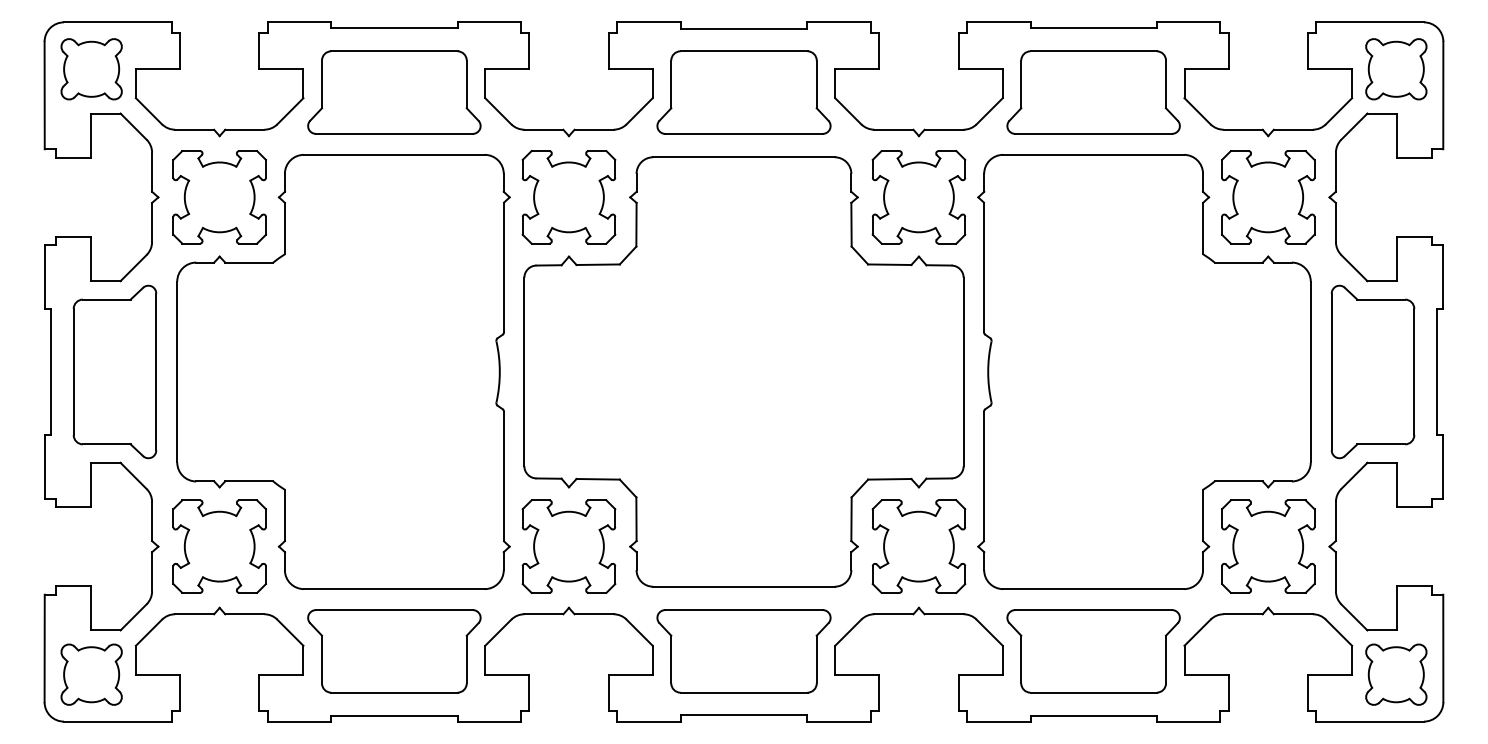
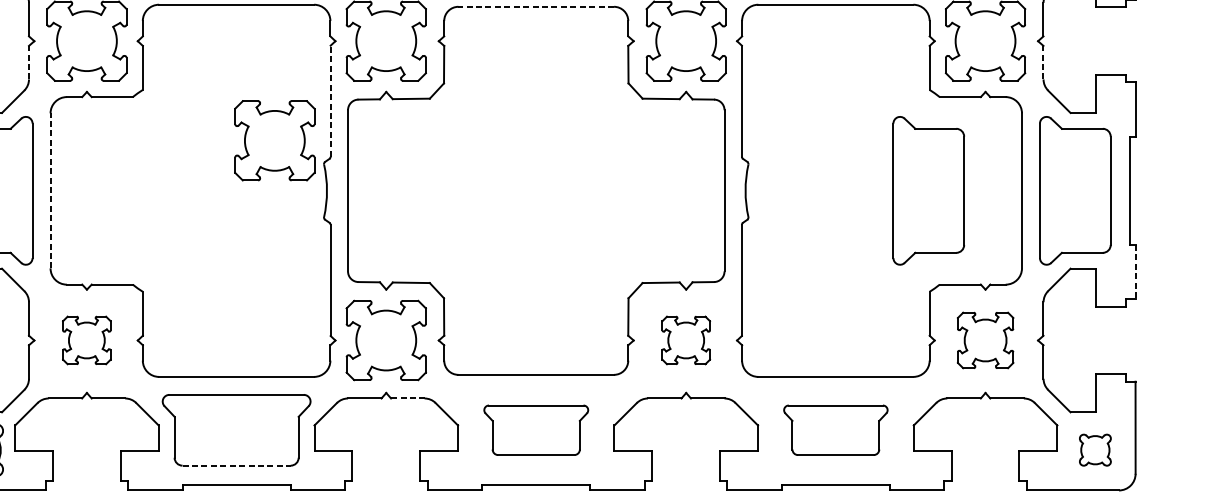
line: (743, 157) -> (535, 7), solid -> dashed
line: (152, 222) -> (29, 62), solid -> dashed
line: (1335, 222) -> (1043, 62), solid -> dashed
line: (504, 267) -> (331, 101), solid -> dashed
part: (438, 313) -> (274, 140), added
line: (177, 371) -> (50, 190), solid -> dashed
part: (1201, 371) -> (928, 190), added
line: (1443, 466) -> (1135, 271), solid -> dashed
part: (219, 546) -> (86, 340), size x0.6
part: (918, 546) -> (685, 340), size x0.6
part: (1268, 546) -> (985, 340), size x0.7
line: (594, 614) -> (408, 398), solid -> dashed
part: (743, 651) -> (535, 430), size x0.7
part: (1093, 651) -> (835, 430), size x0.7
part: (1396, 674) -> (1095, 450), size x0.6
line: (394, 692) -> (236, 465), solid -> dashed

